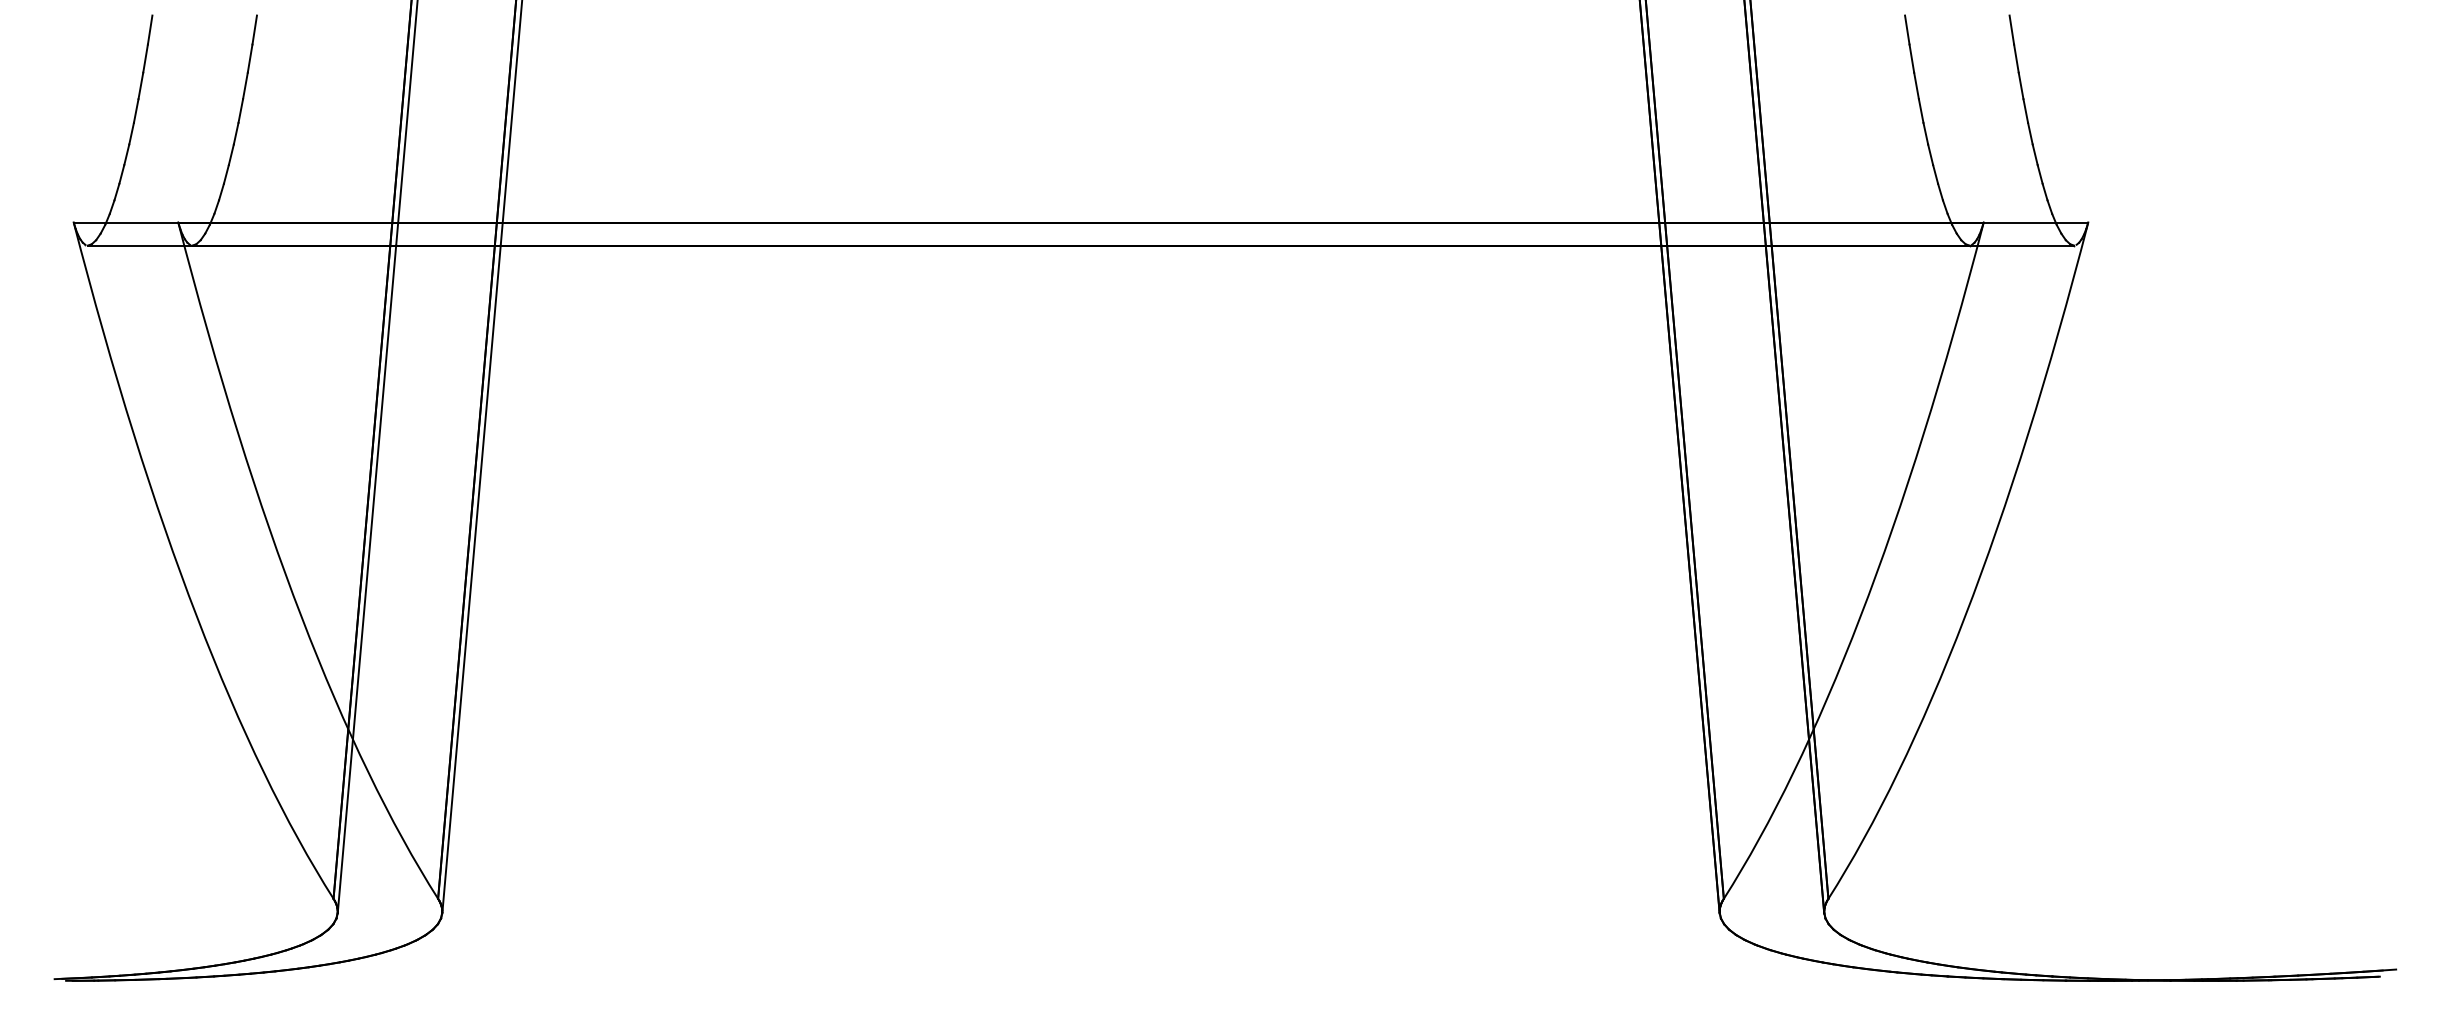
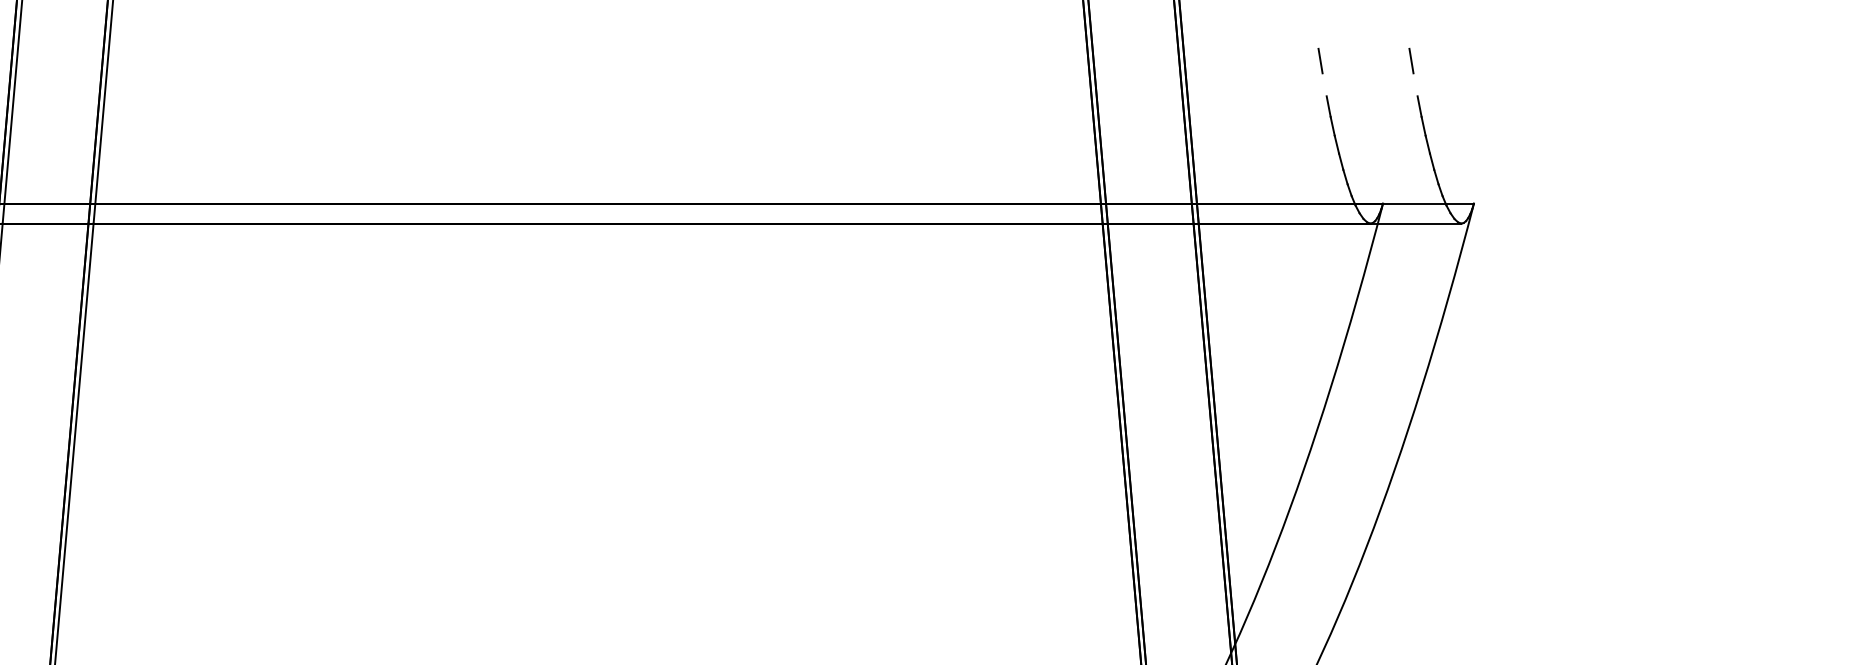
line: (1907, 29) -> (1316, 35), removed
line: (2011, 29) -> (1407, 35), removed
line: (1916, 85) -> (1324, 84), removed
line: (2020, 85) -> (1415, 84), removed

